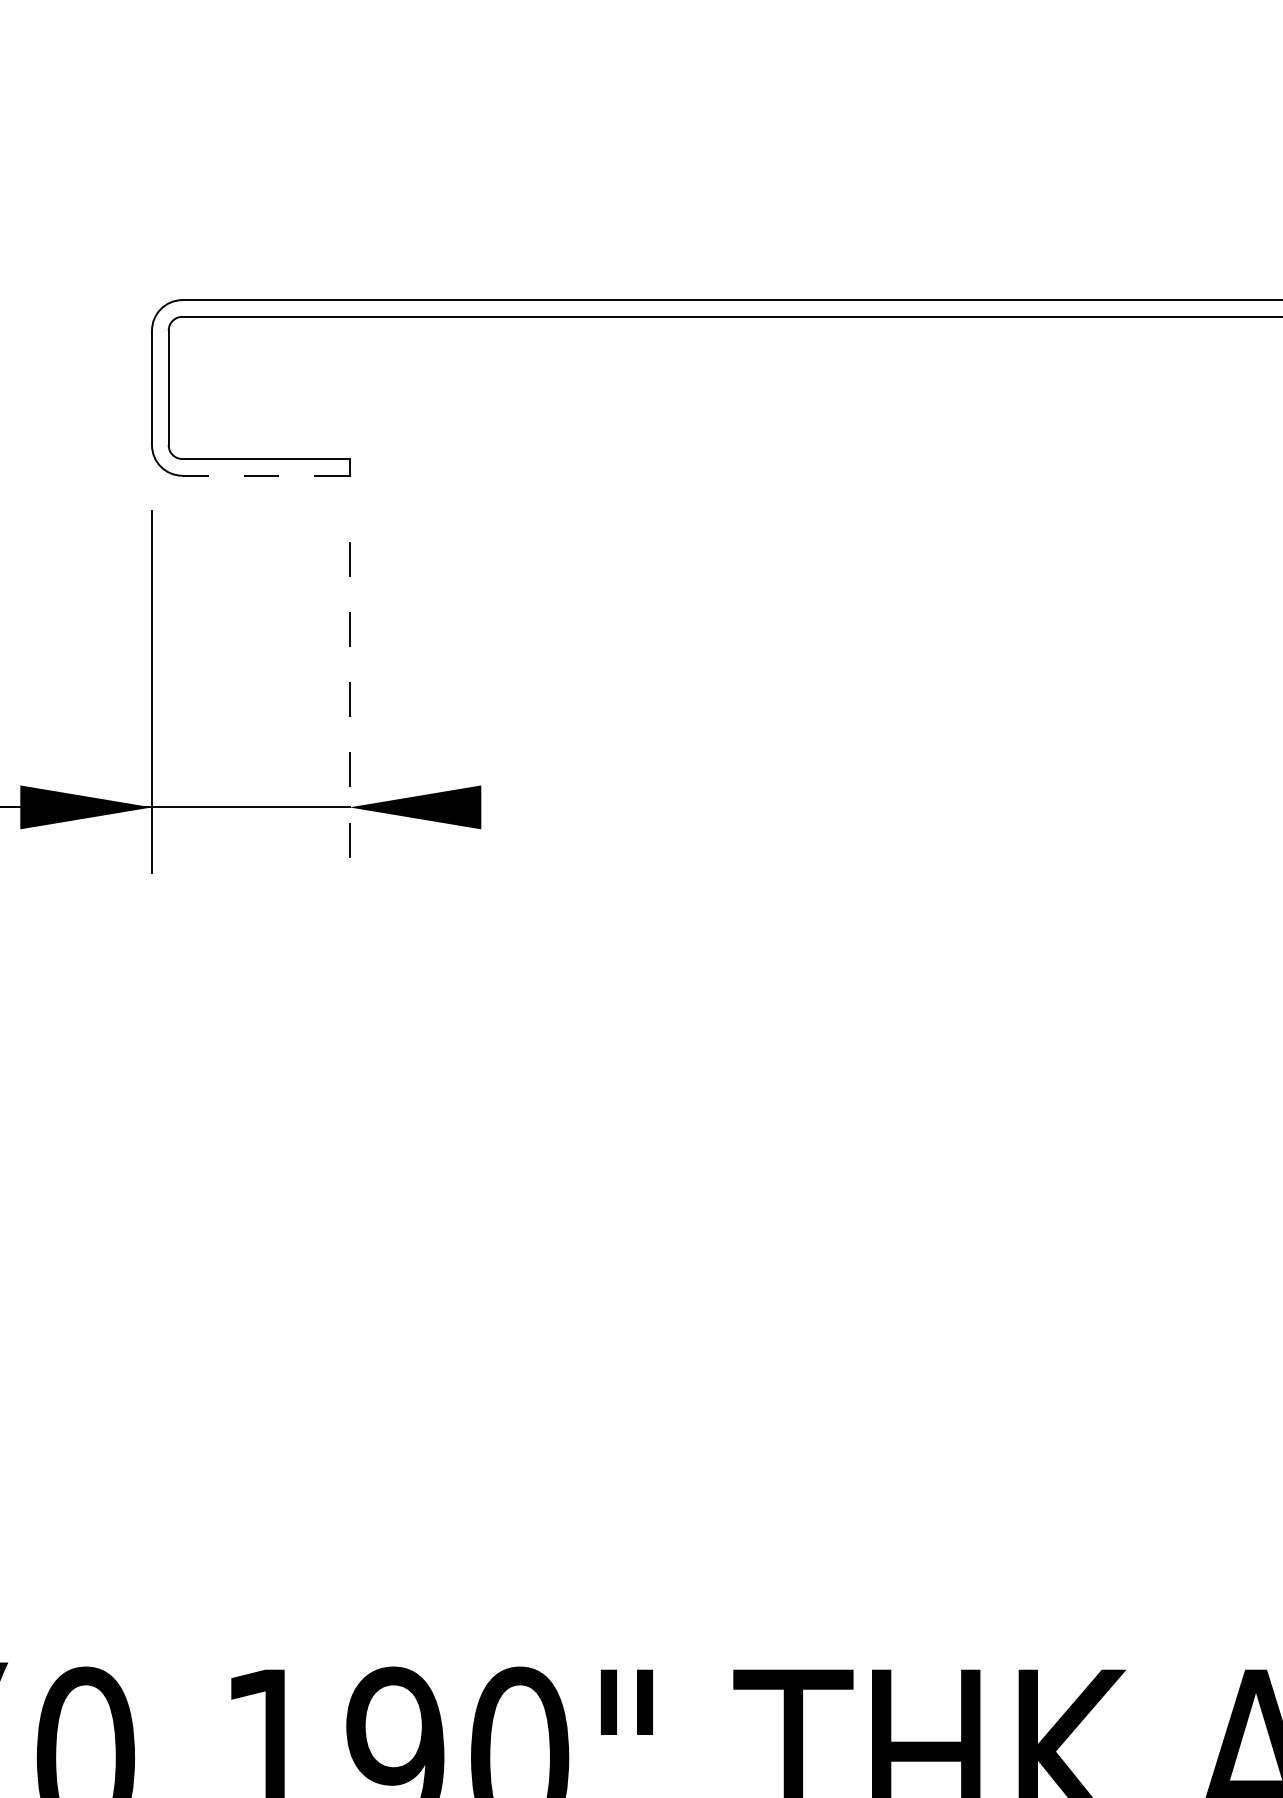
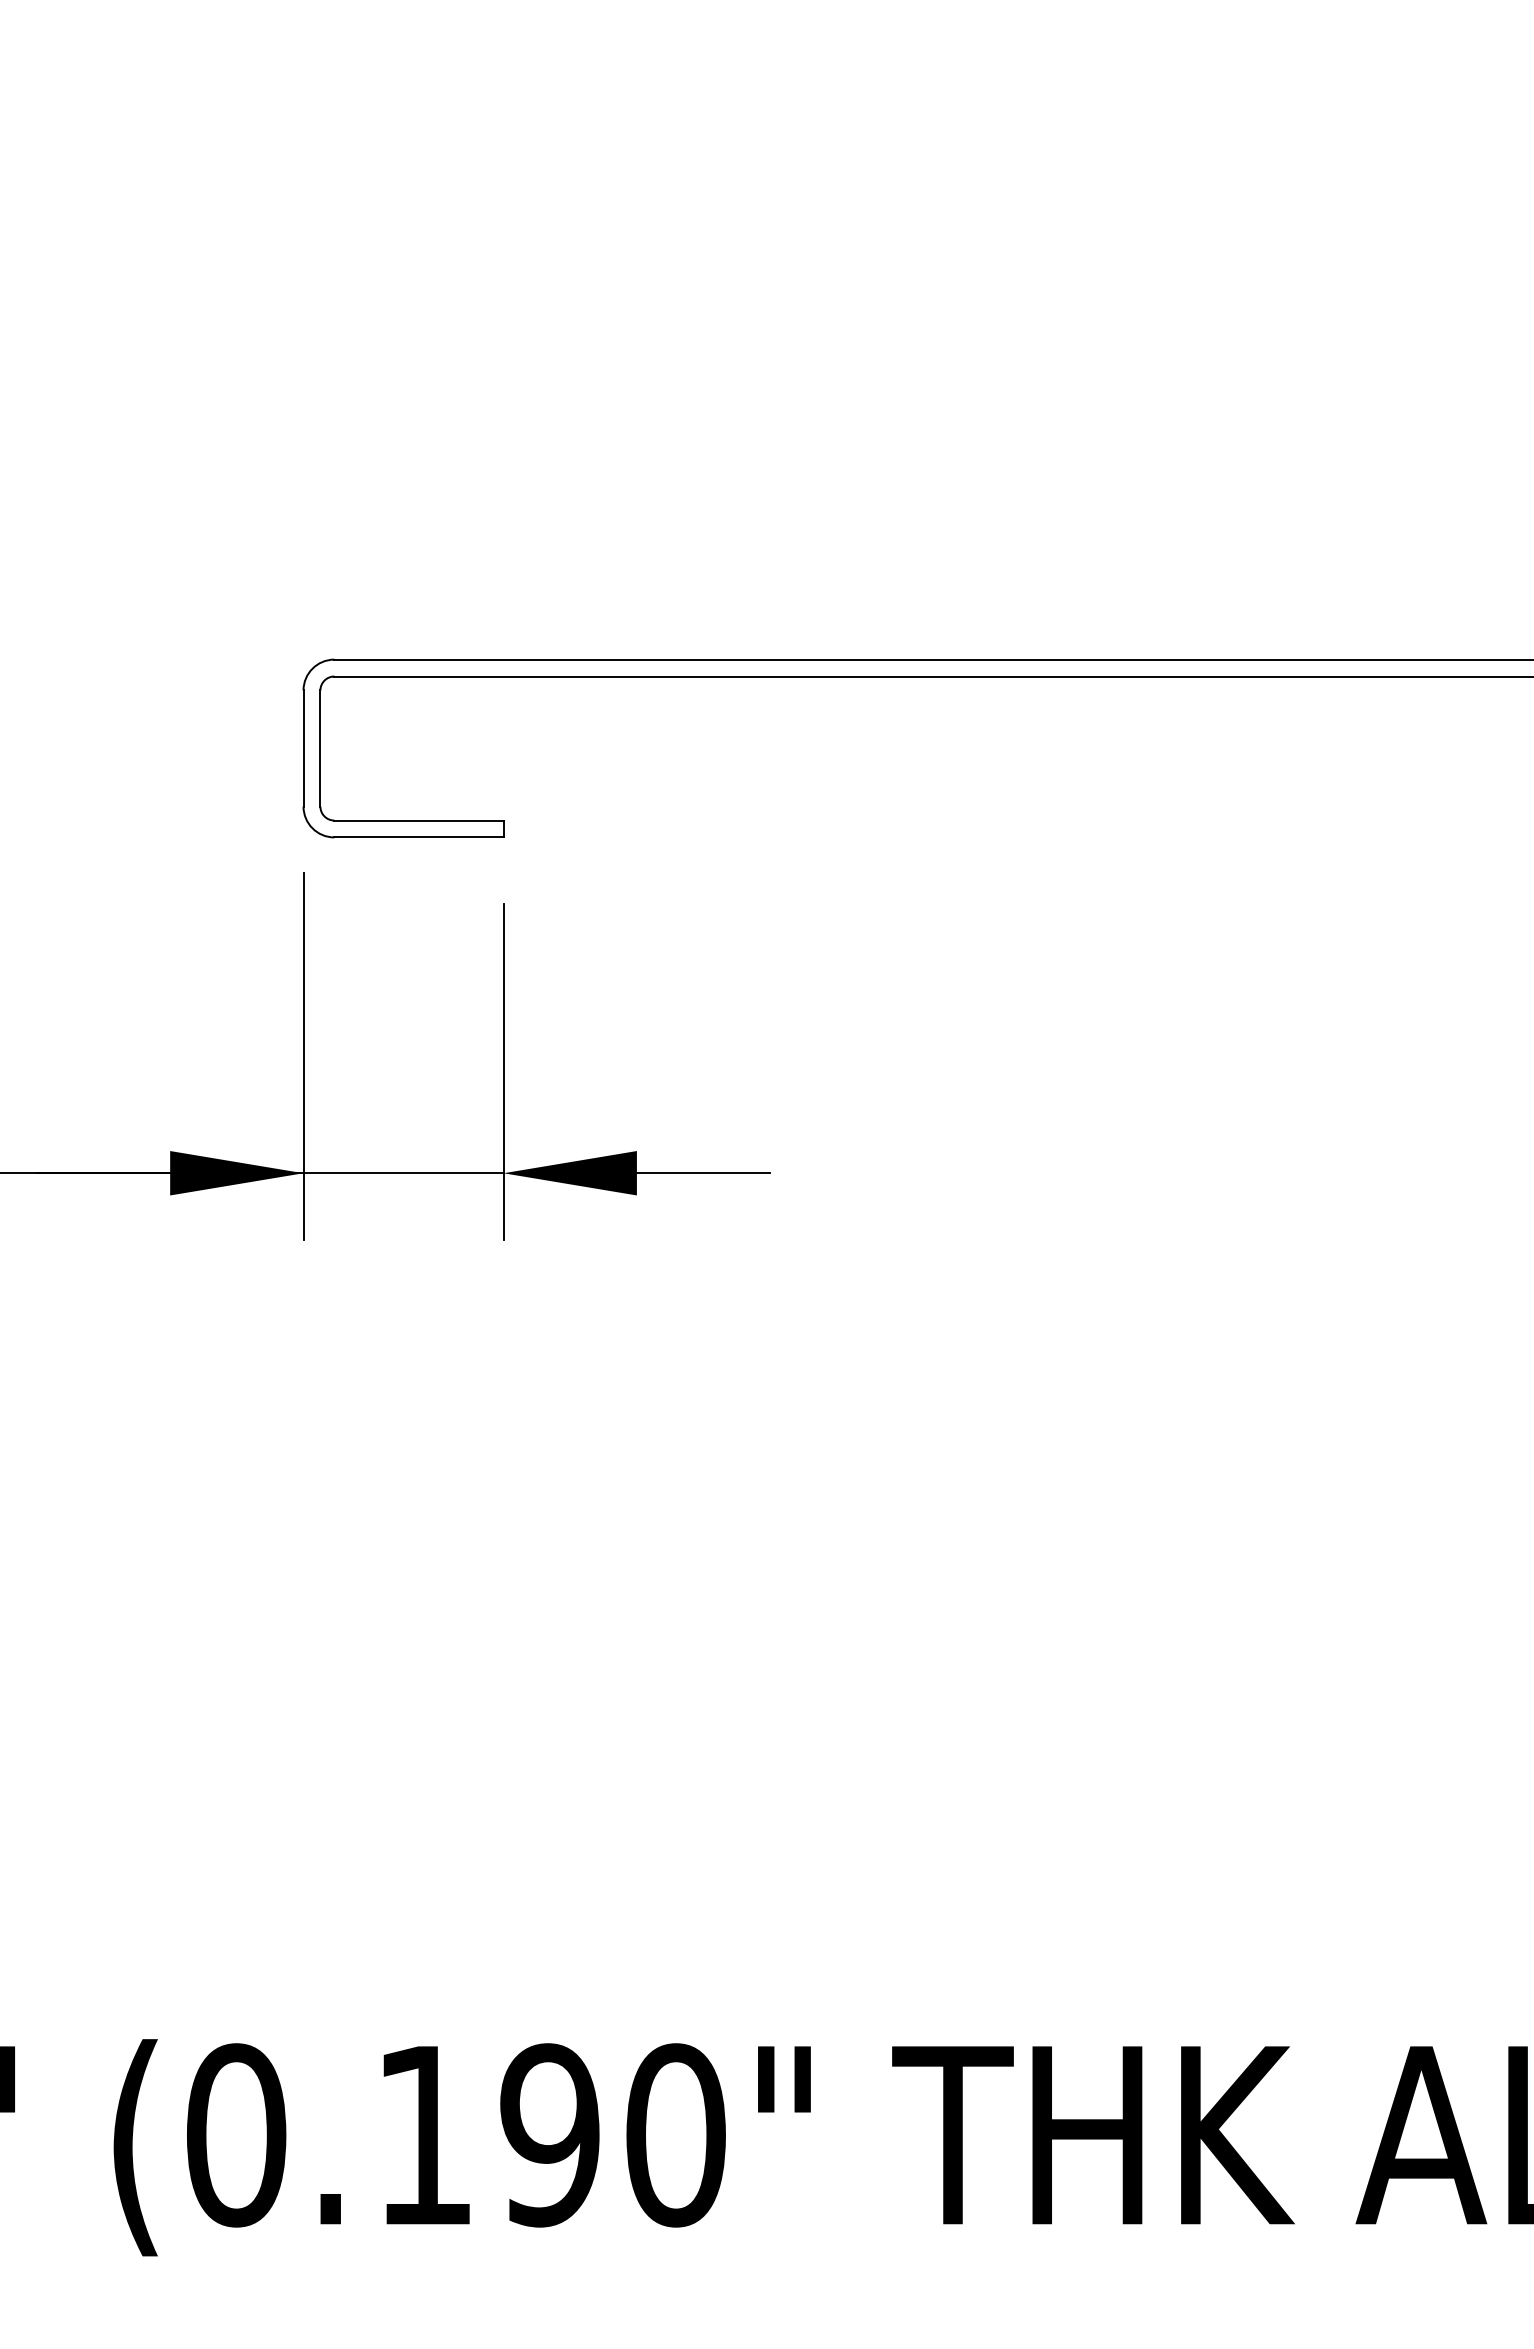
line: (265, 475) -> (418, 837), dashed -> solid
line: (349, 707) -> (503, 1072), dashed -> solid
line: (547, 807) -> (703, 1173), added

